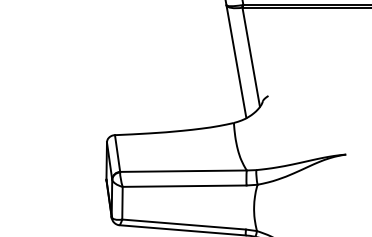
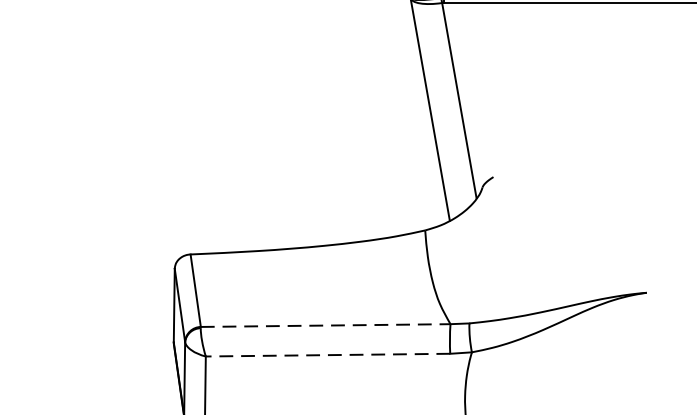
line: (183, 171) -> (325, 326), solid -> dashed
line: (184, 186) -> (327, 355), solid -> dashed

